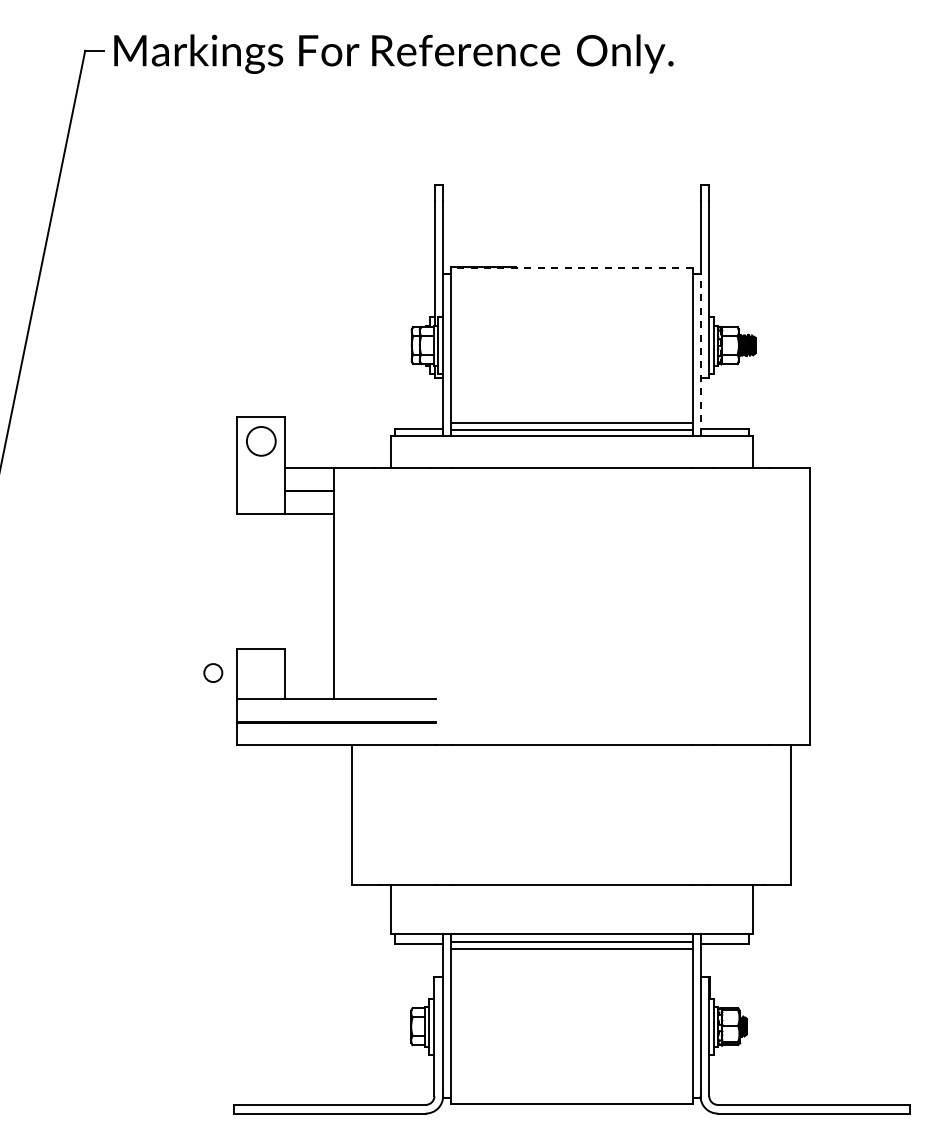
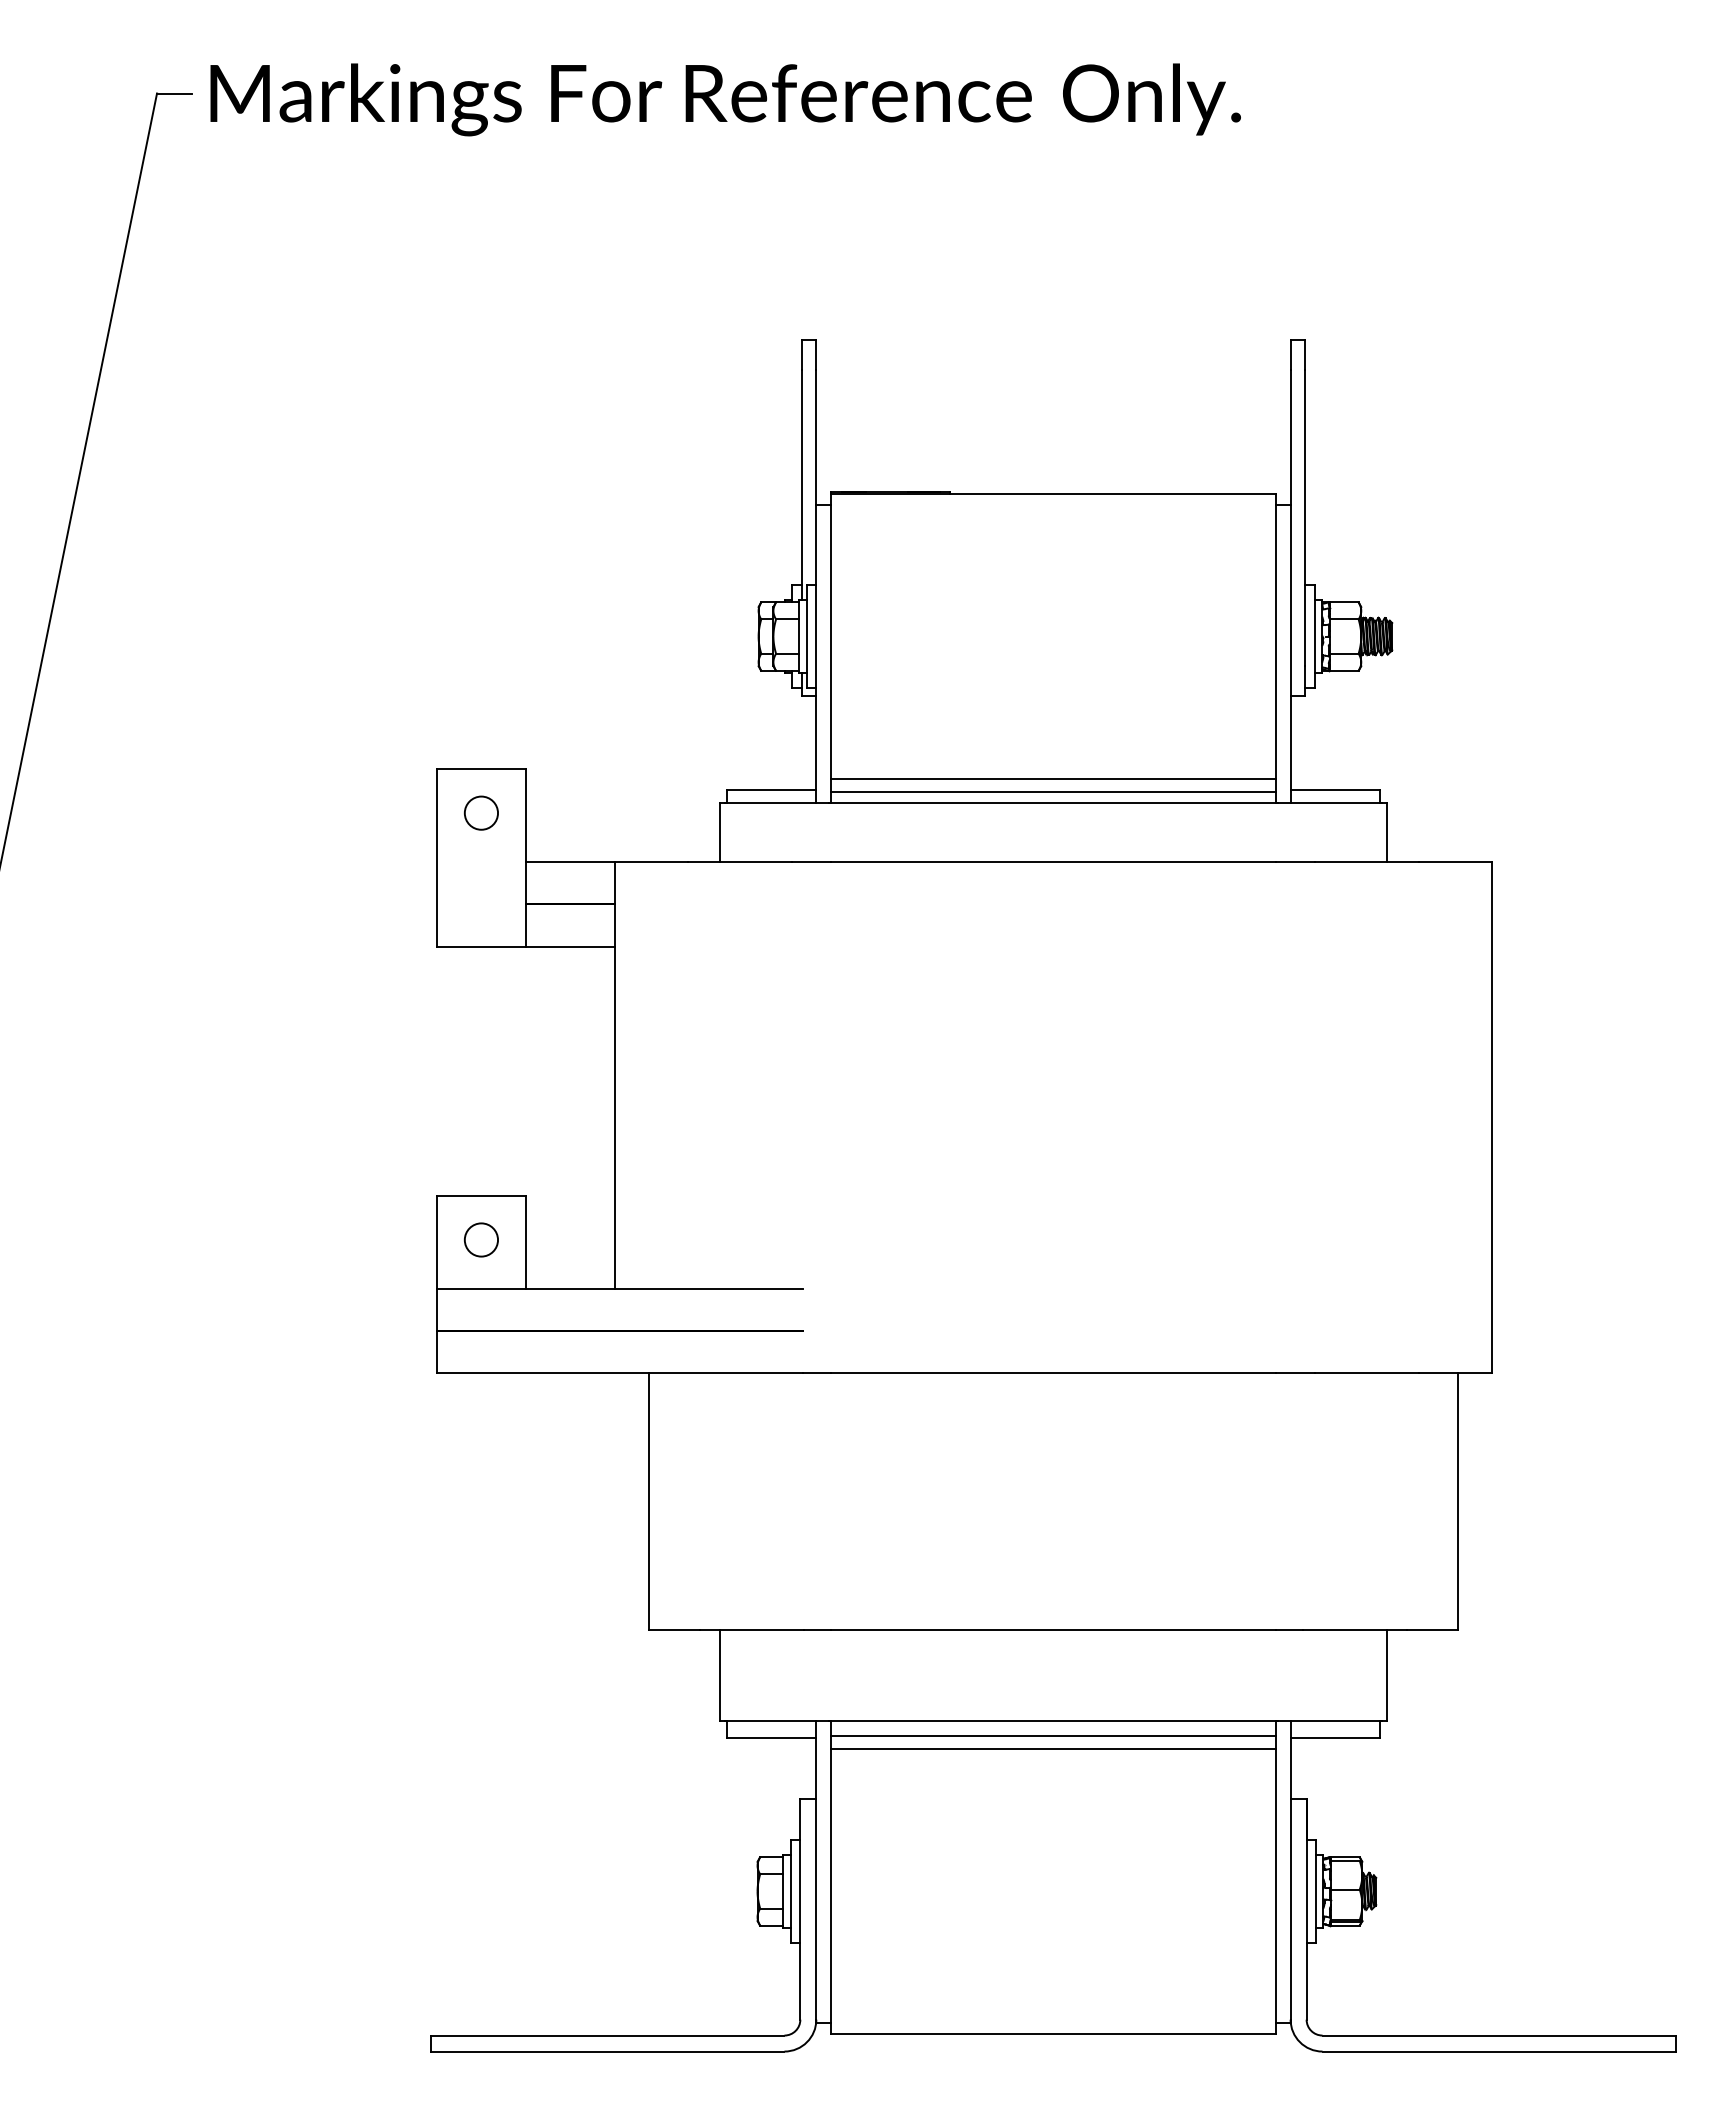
line: (571, 268) -> (1052, 494), dashed -> solid
line: (700, 354) -> (1290, 653), dashed -> solid
circle: (261, 441) -> (481, 813), size x0.62
circle: (213, 672) -> (481, 1238), moved

